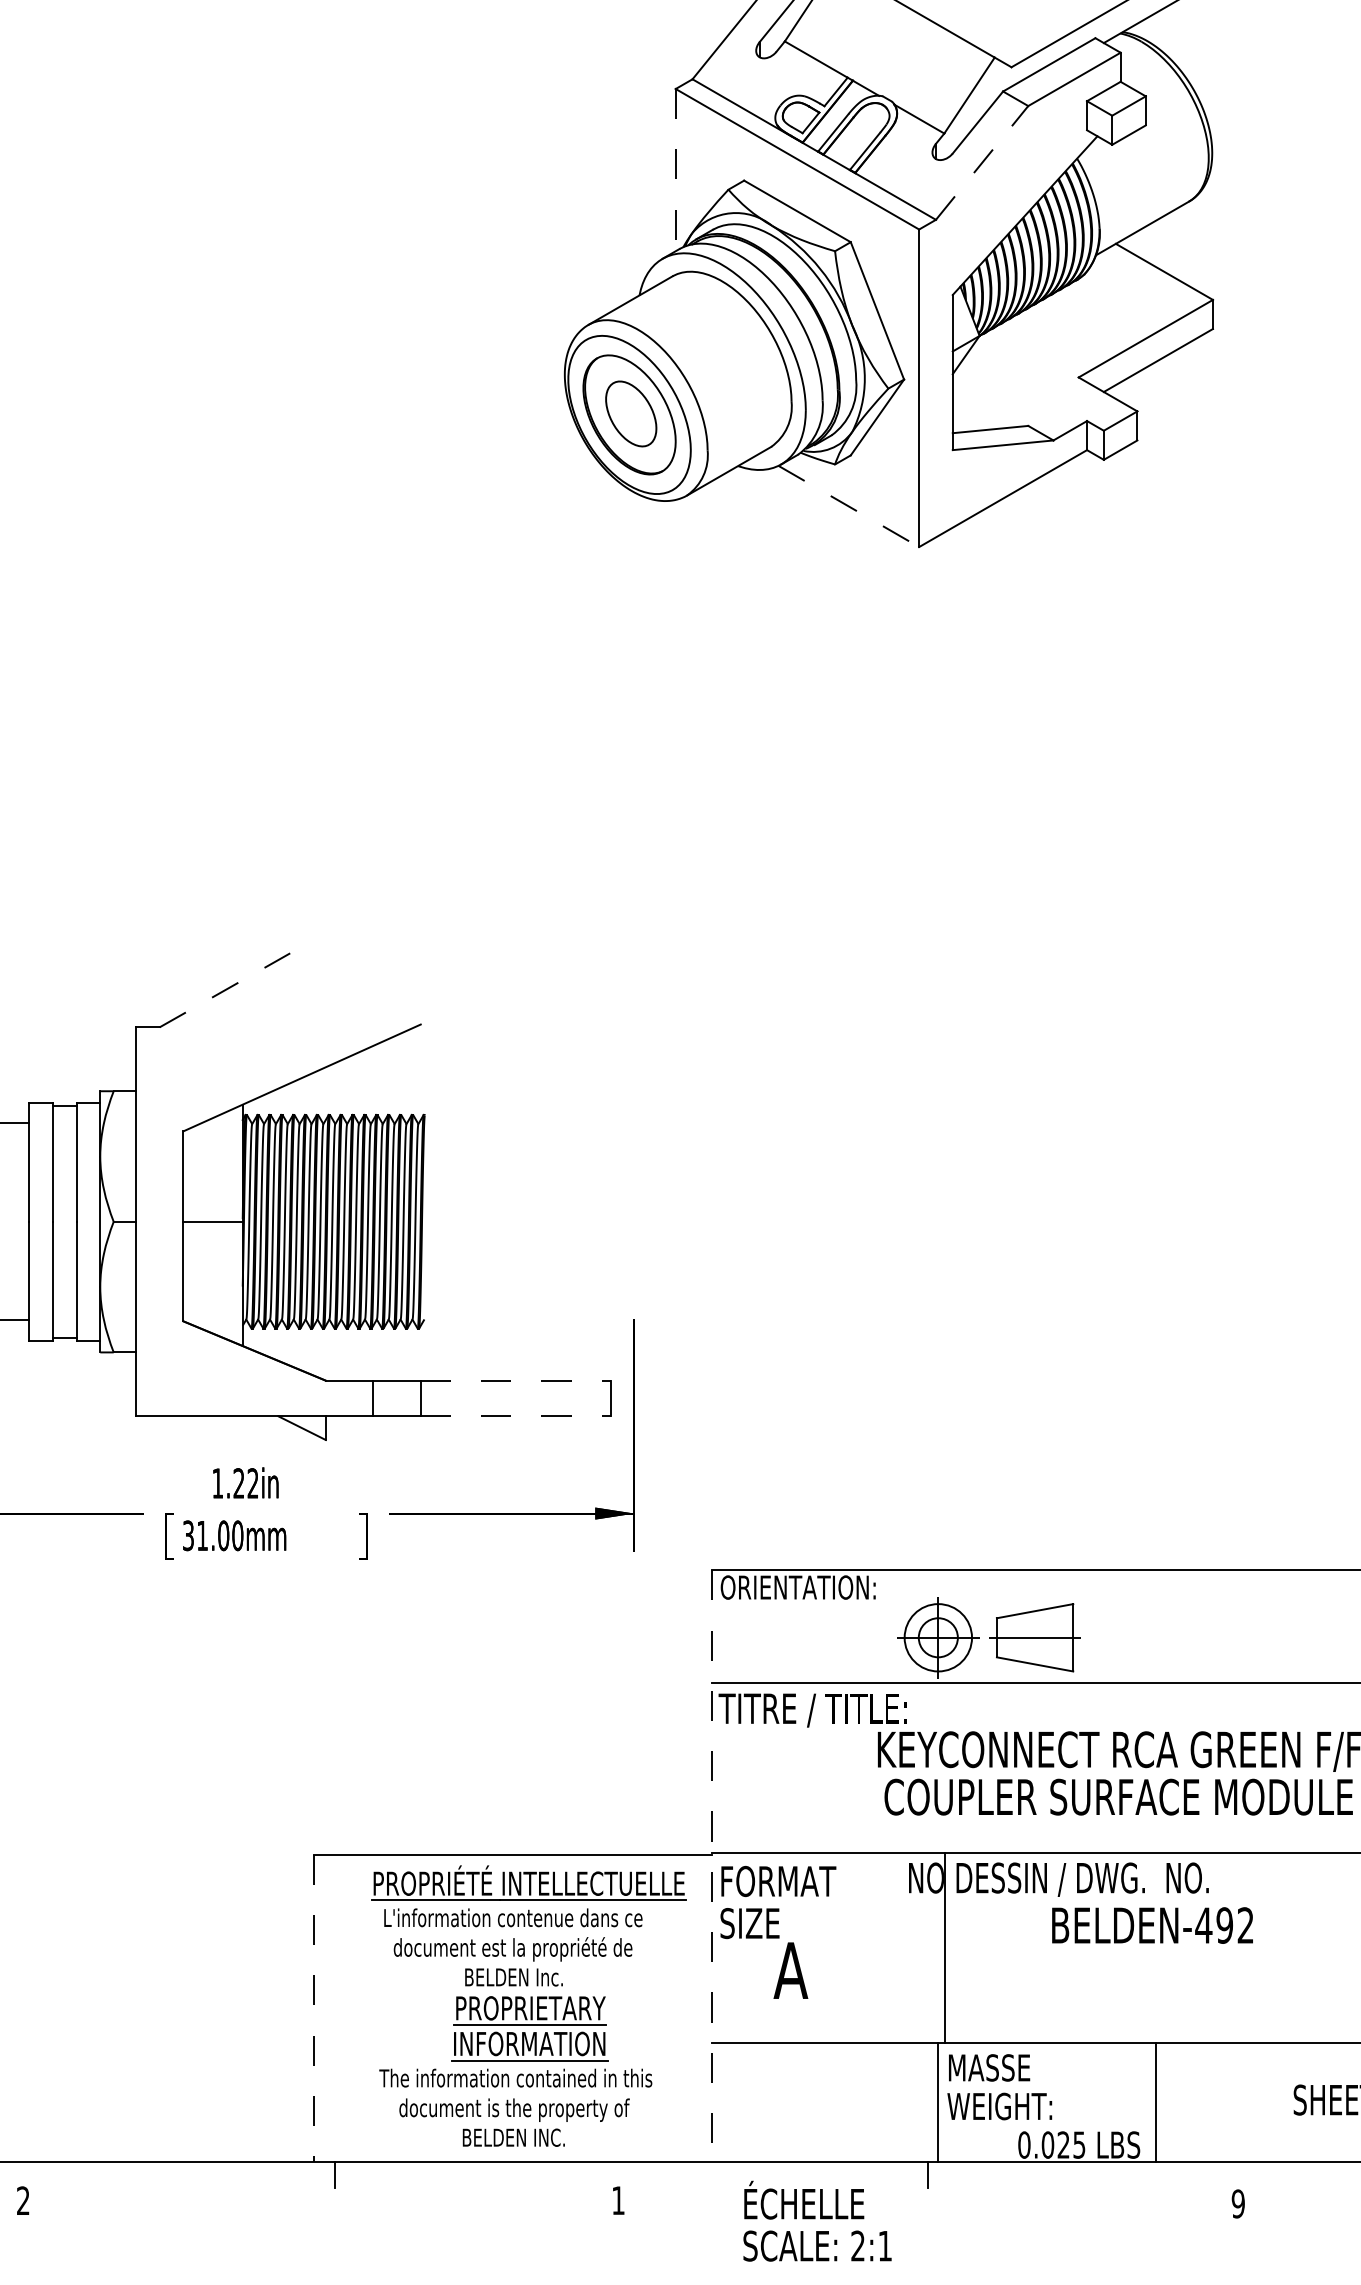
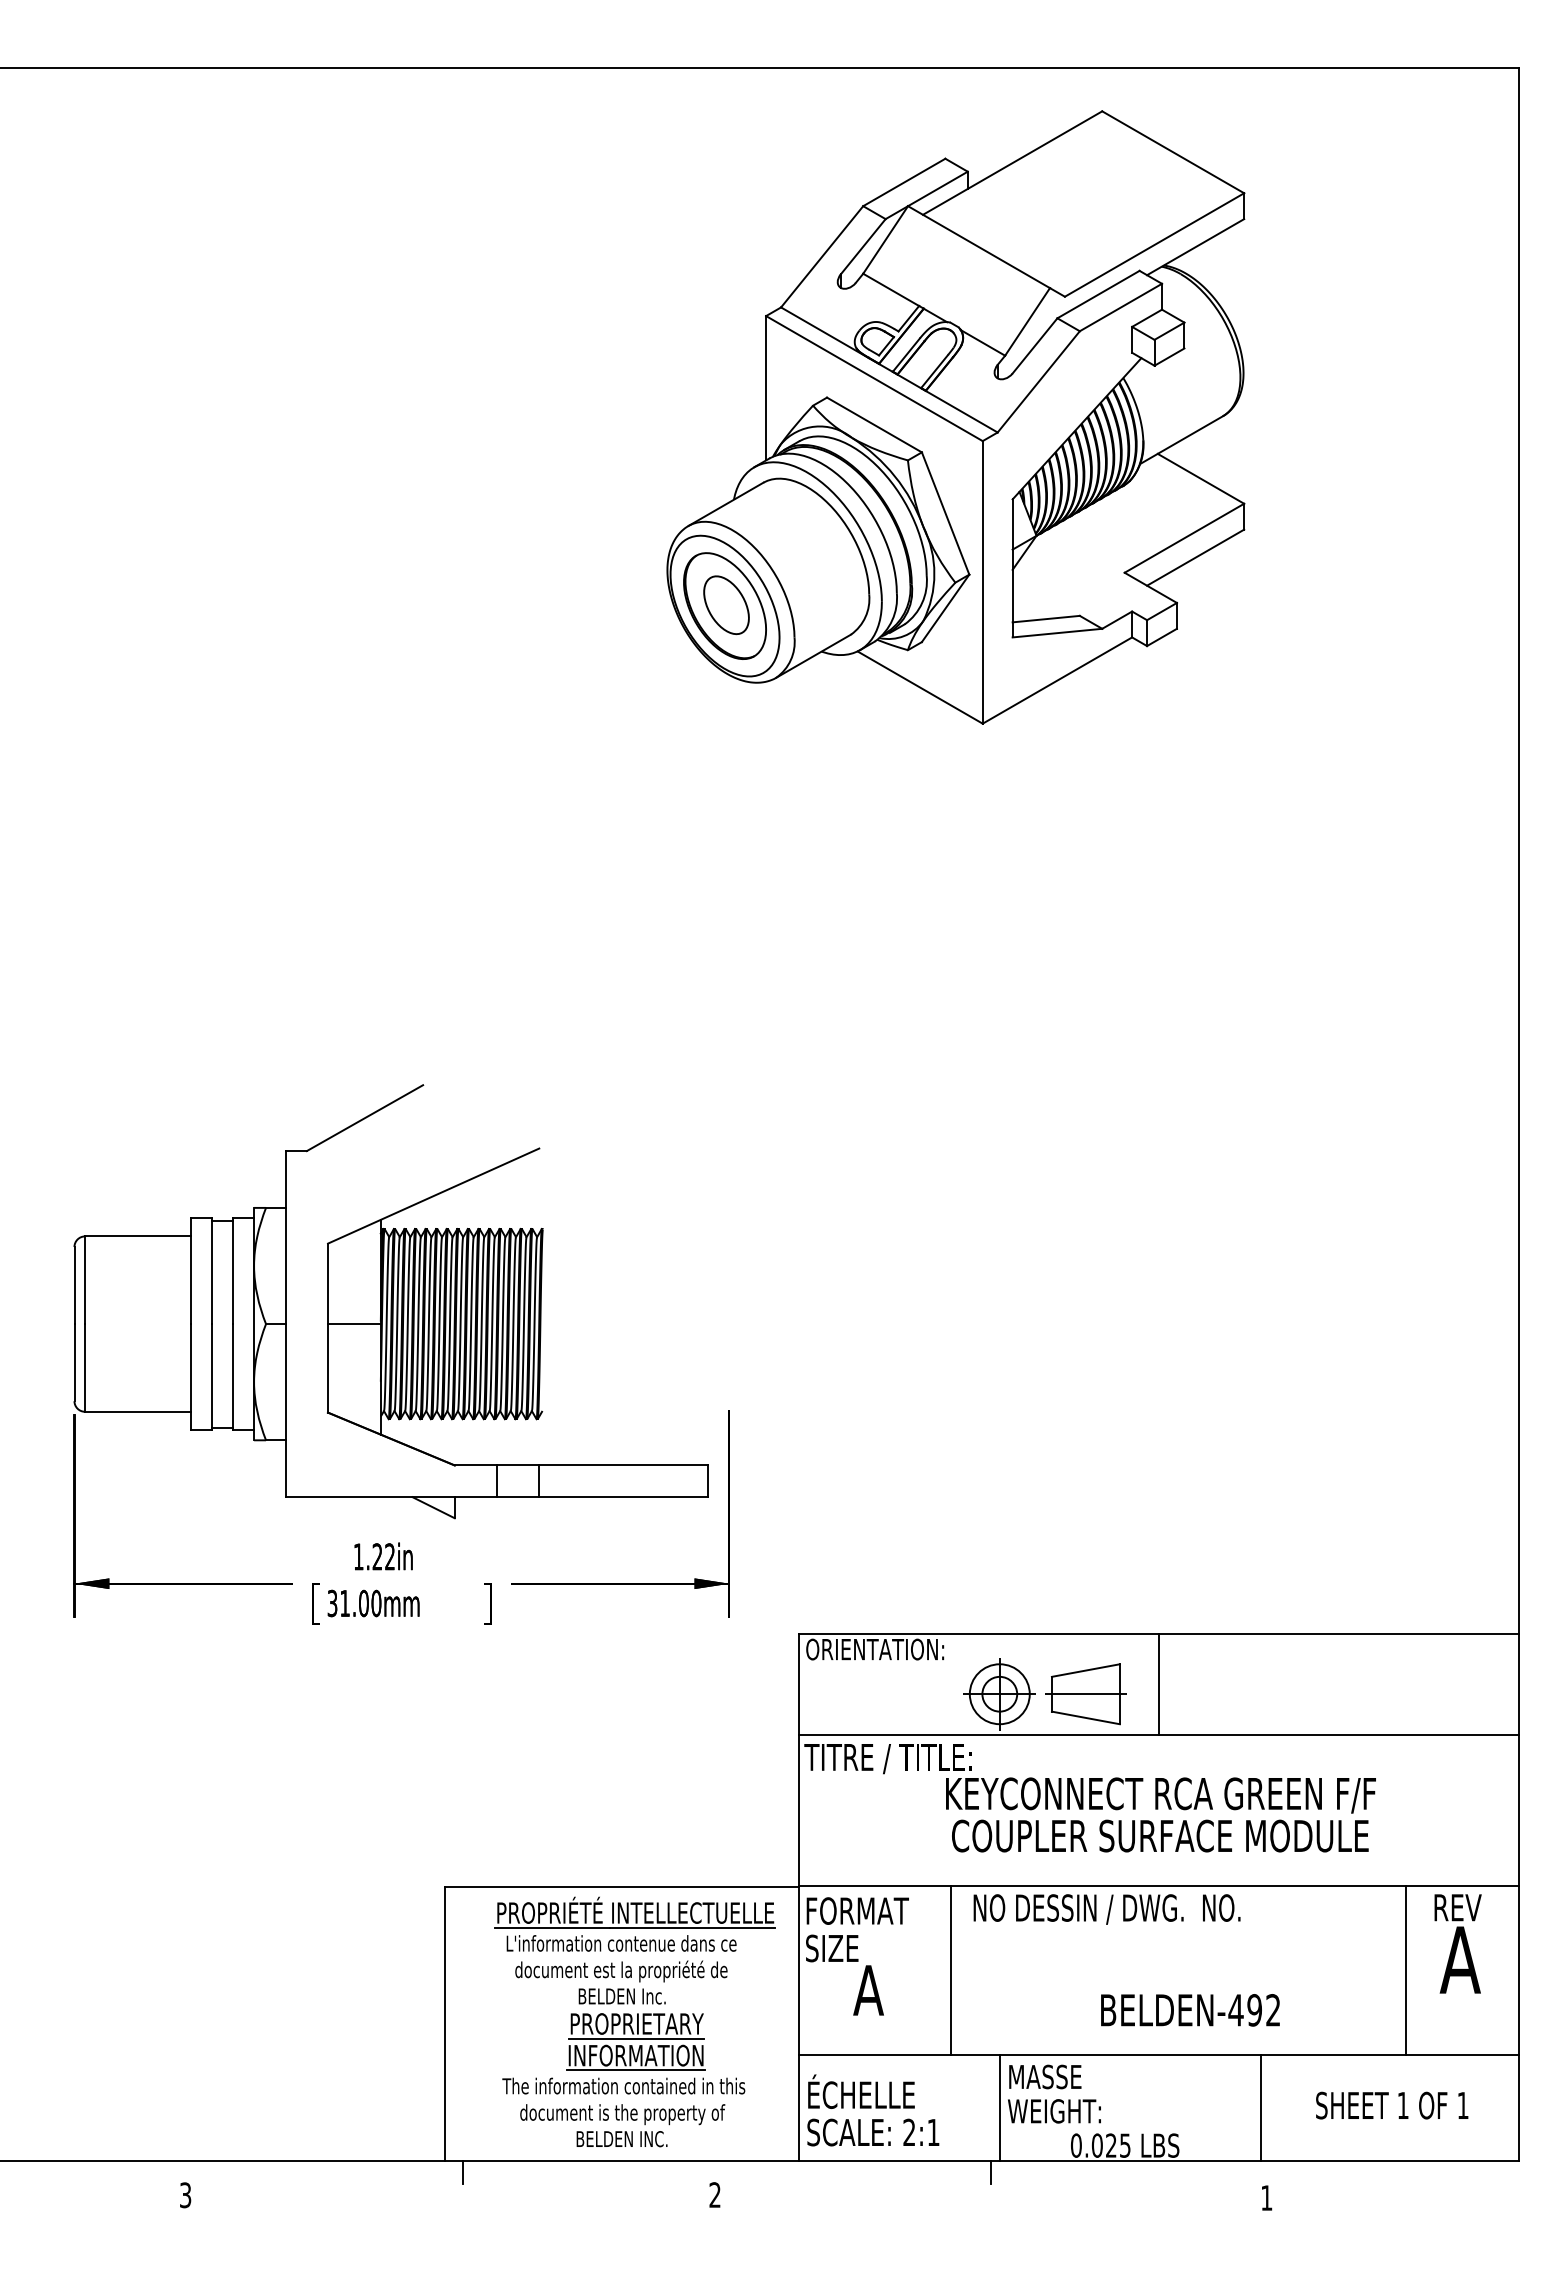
line: (982, 162) -> (1039, 381), dashed -> solid
line: (676, 170) -> (766, 388), dashed -> solid
line: (849, 506) -> (920, 687), dashed -> solid
line: (224, 990) -> (364, 1118), dashed -> solid
line: (515, 1380) -> (623, 1465), dashed -> solid
line: (515, 1416) -> (623, 1497), dashed -> solid
line: (1116, 1626) -> (1158, 1684), added
line: (712, 1866) -> (798, 1897), dashed -> solid
text: (1152, 1925) -> (1190, 2010), moved
line: (944, 1947) -> (951, 1969), moved
line: (314, 2008) -> (444, 2024), dashed -> solid
line: (1156, 2102) -> (1260, 2107), moved
text: (617, 2199) -> (714, 2194), 1 -> 2
text: (23, 2201) -> (185, 2195), 2 -> 3
text: (1238, 2203) -> (1266, 2197), 9 -> 1
text: (817, 2221) -> (873, 2110), moved

